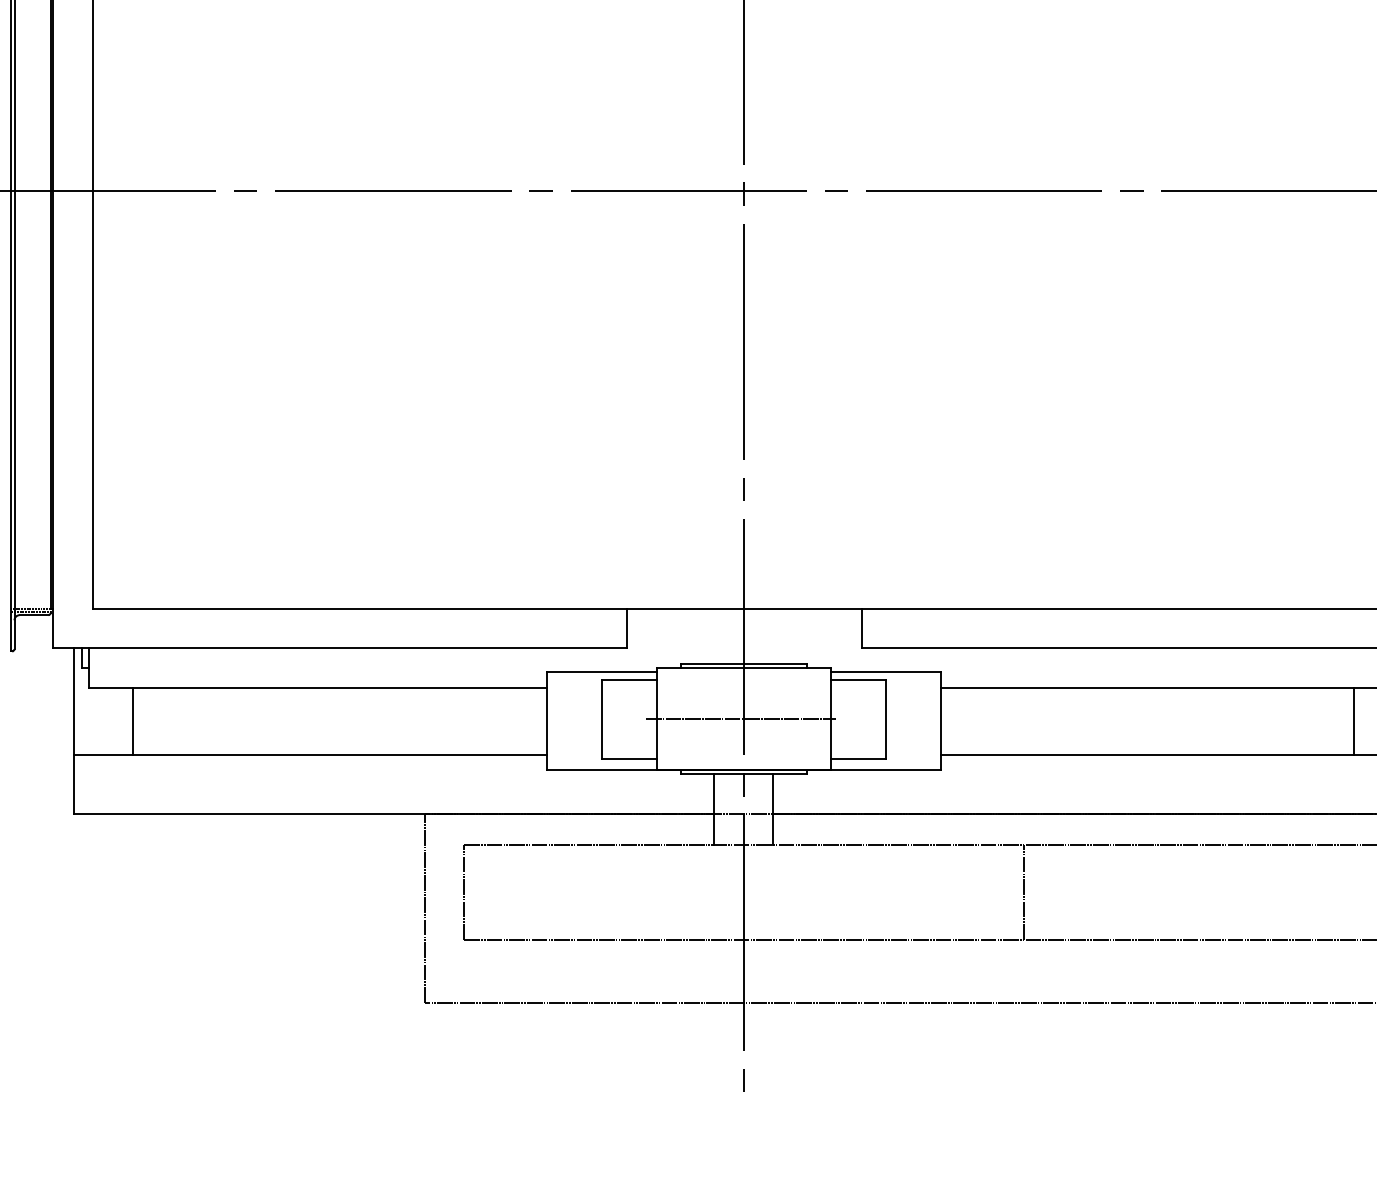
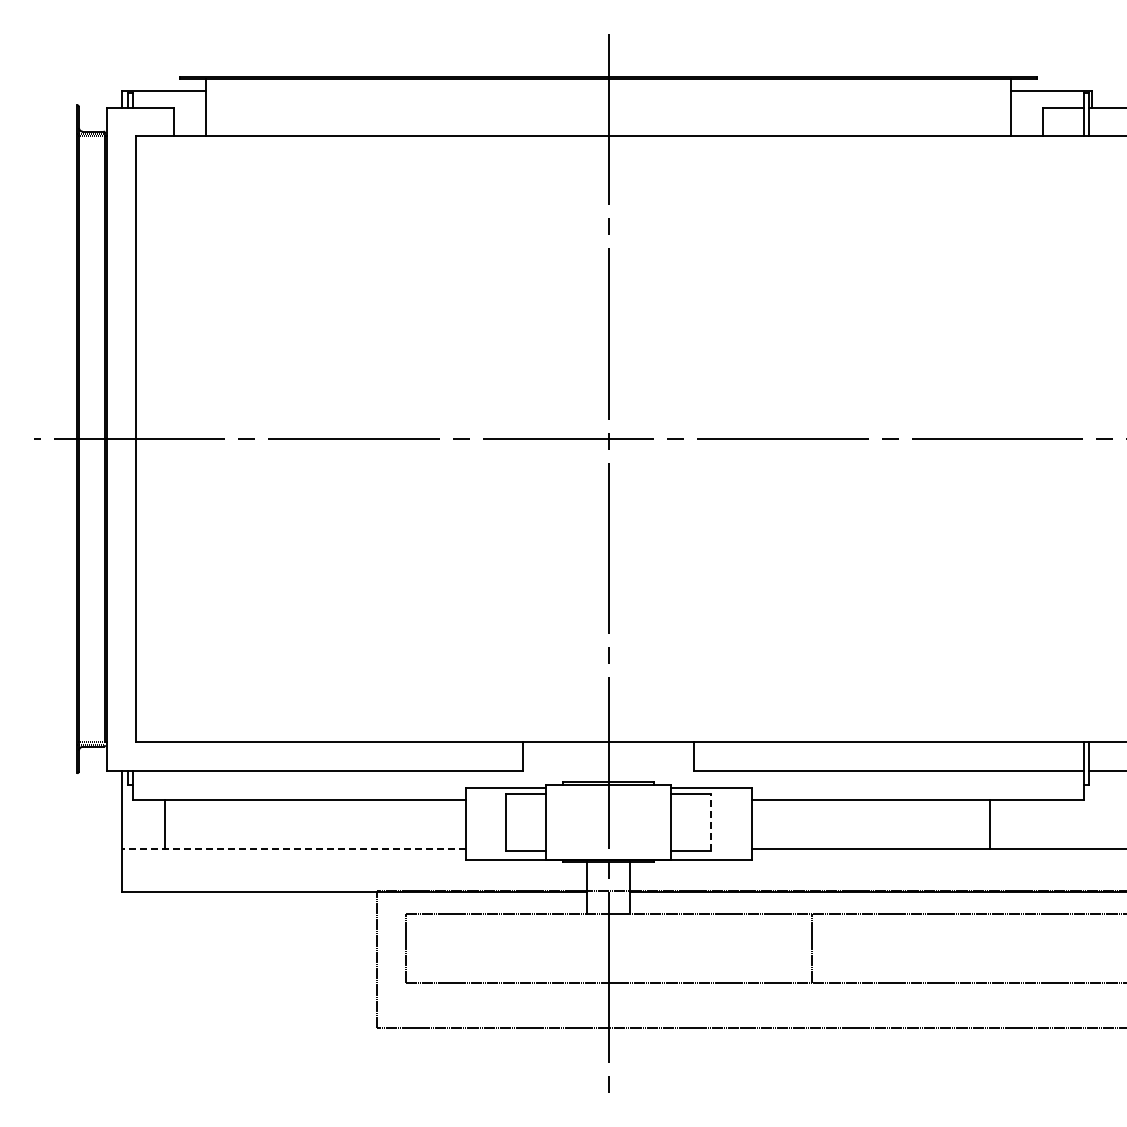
line: (741, 719) -> (606, 822), removed
line: (885, 719) -> (711, 822), solid -> dashed
line: (1354, 720) -> (989, 823), moved
line: (311, 755) -> (294, 848), solid -> dashed

